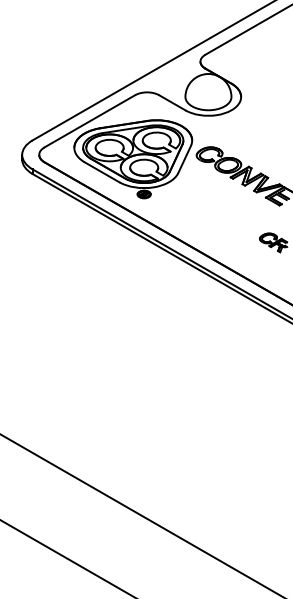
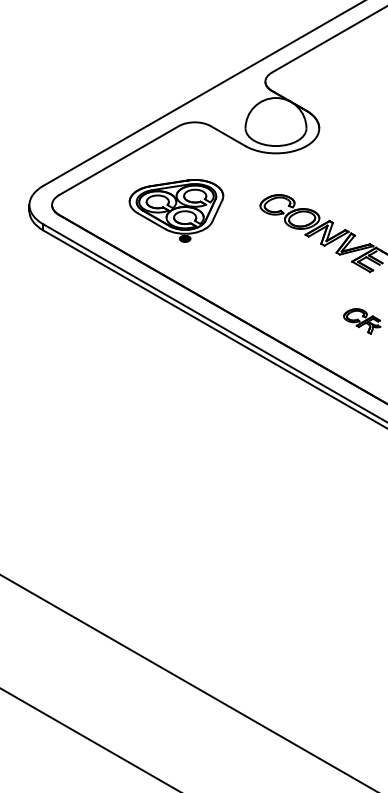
part: (133, 158) -> (176, 210), size x0.6

